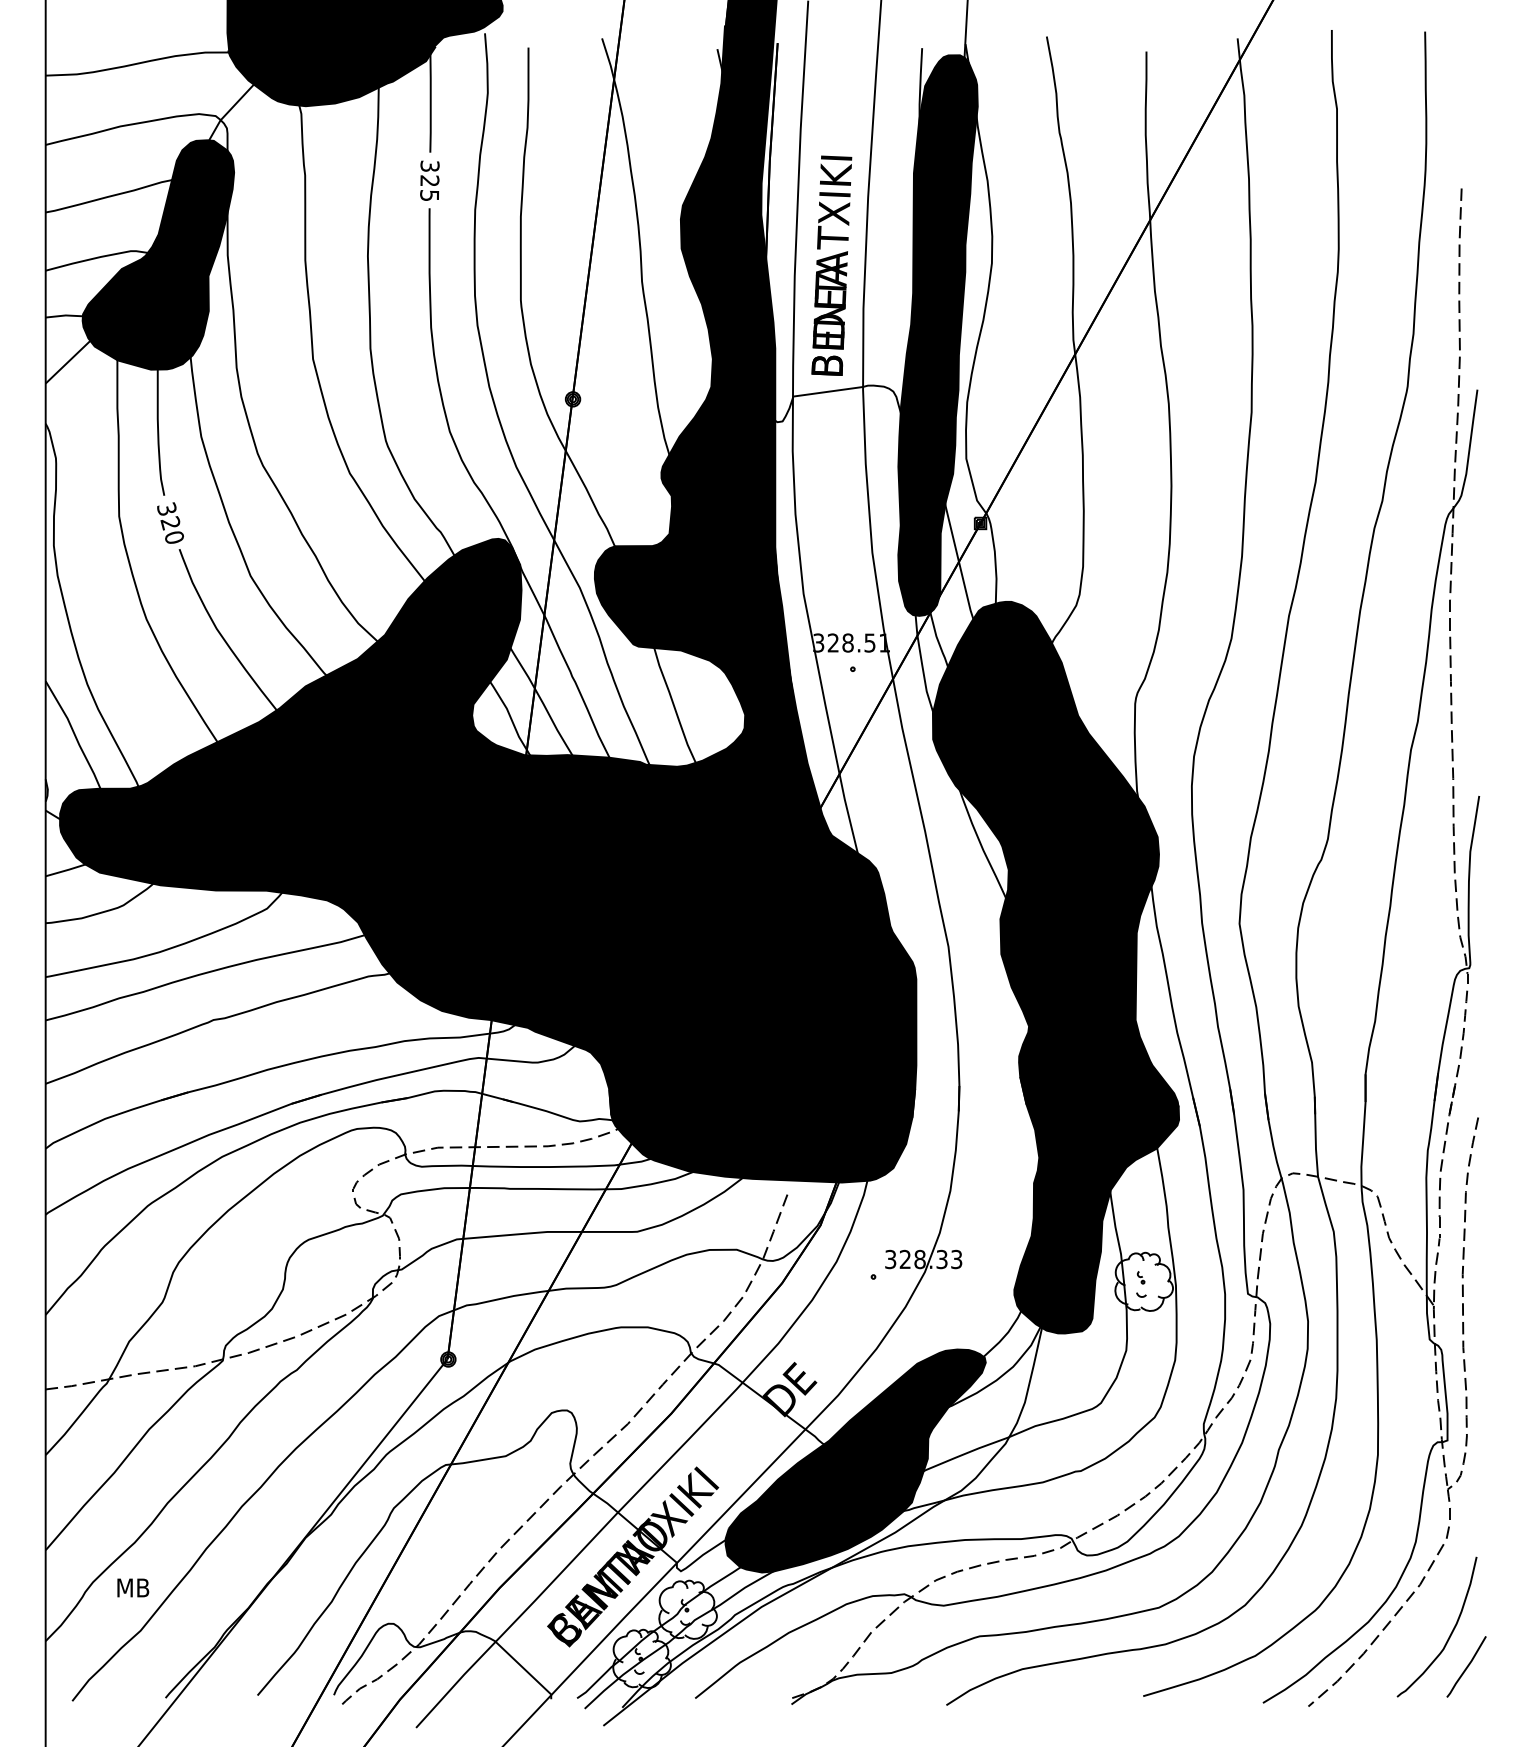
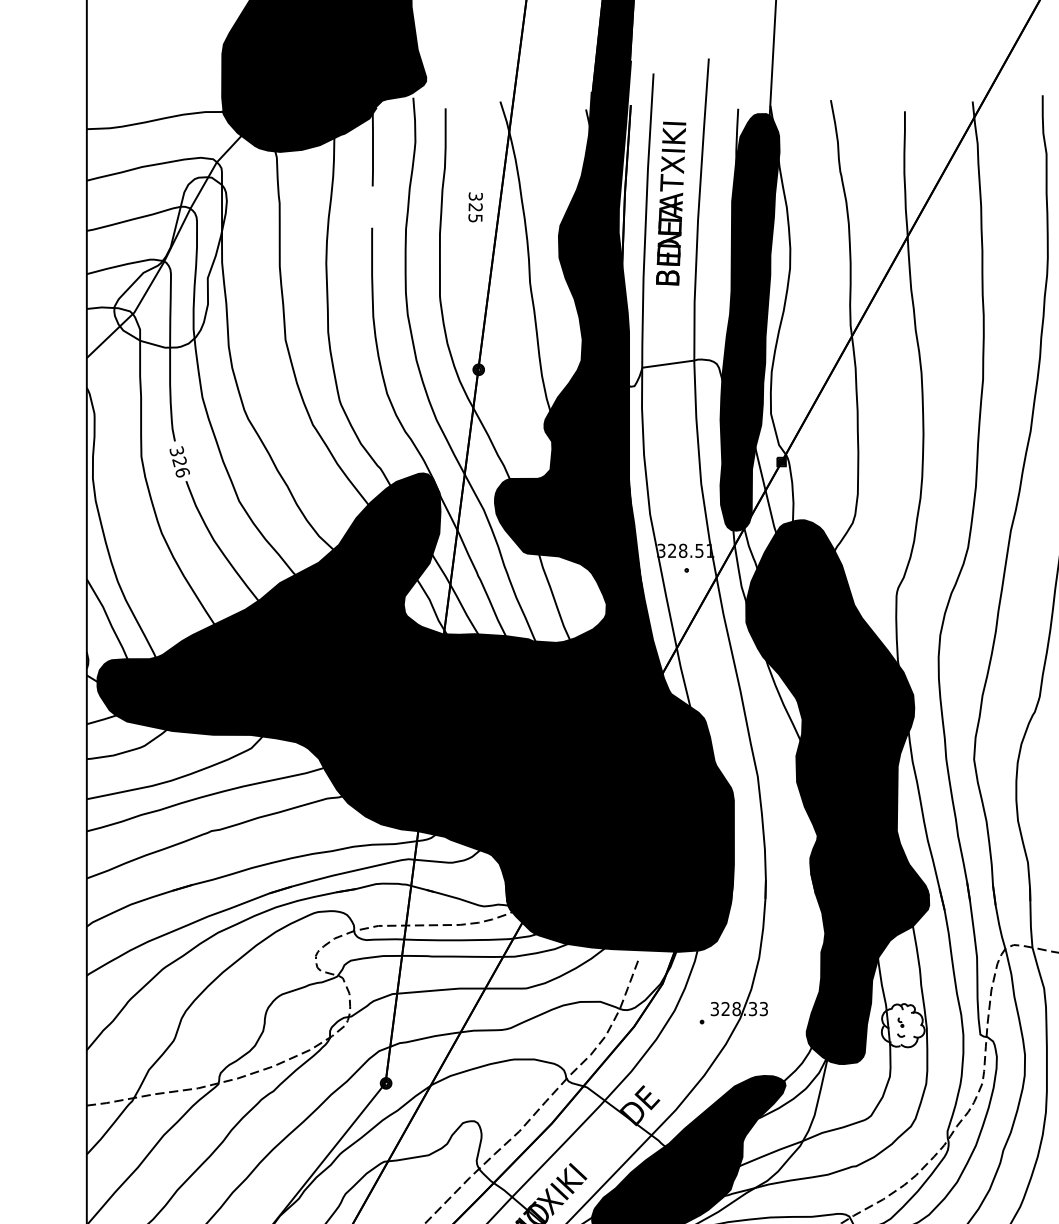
text: (429, 180) -> (475, 207), moved
fill: (158, 254) -> (170, 262), removed
text: (831, 265) -> (670, 203), moved
text: (174, 537) -> (182, 472), 320 -> 326

